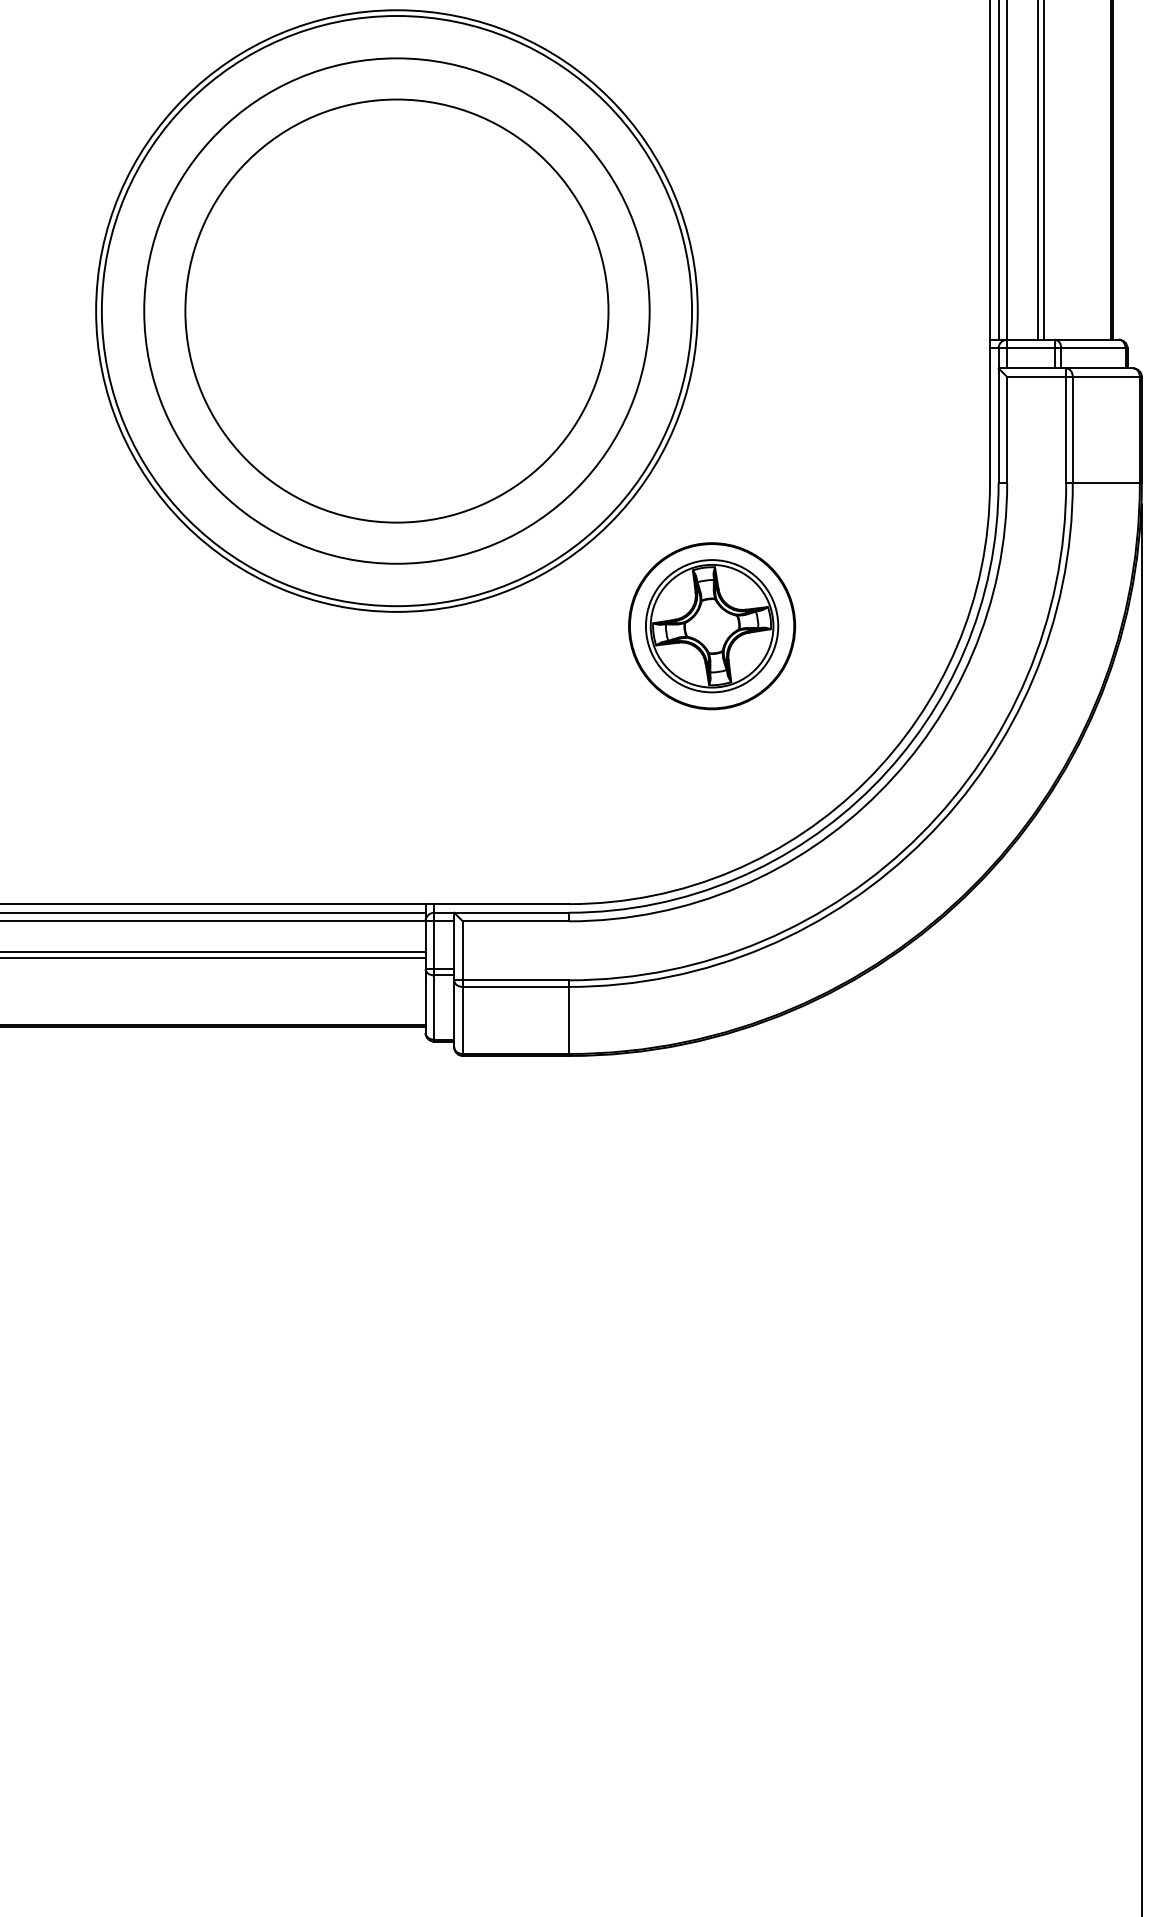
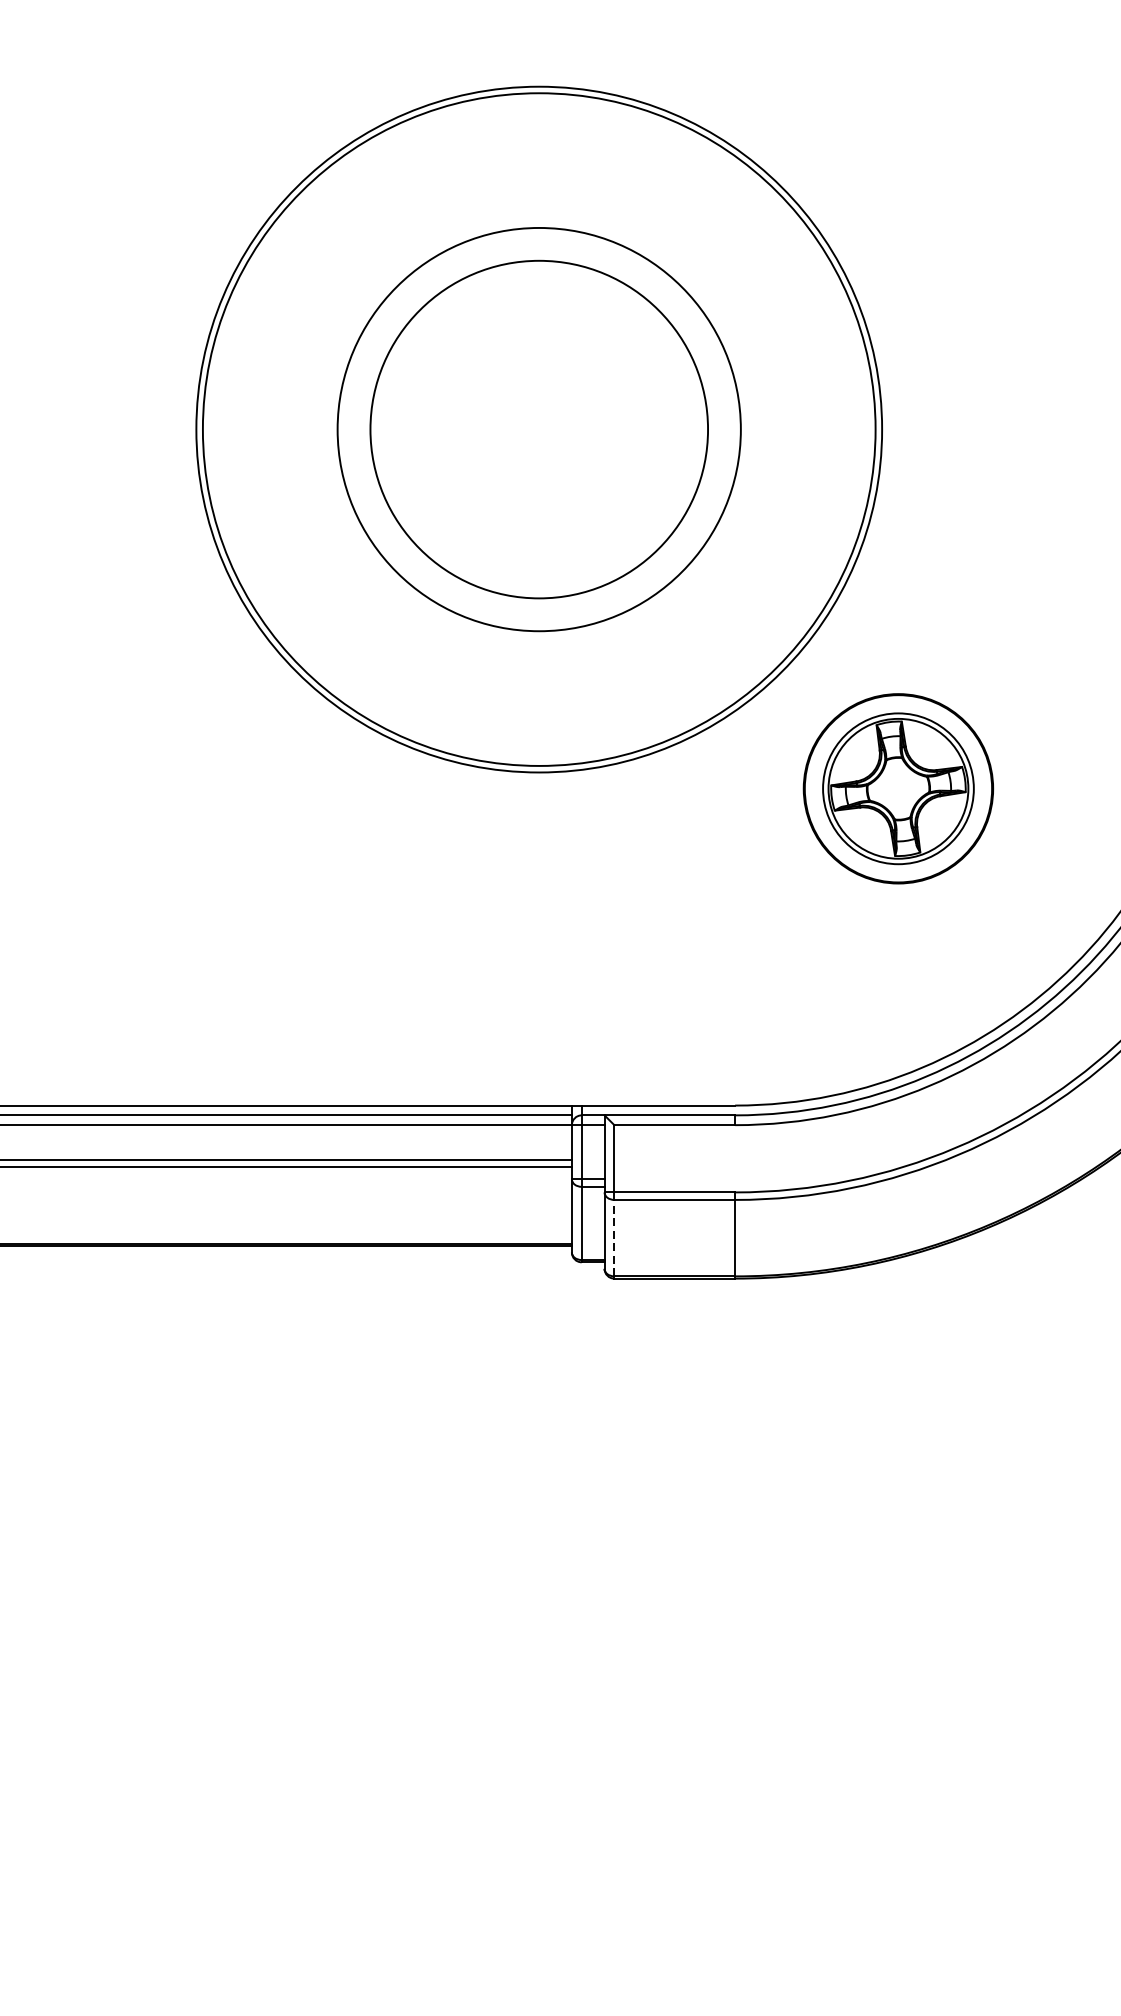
circle: (396, 310) -> (538, 428), size x0.7
circle: (396, 310) -> (538, 428), size x0.7
line: (462, 1020) -> (613, 1238), solid -> dashed

